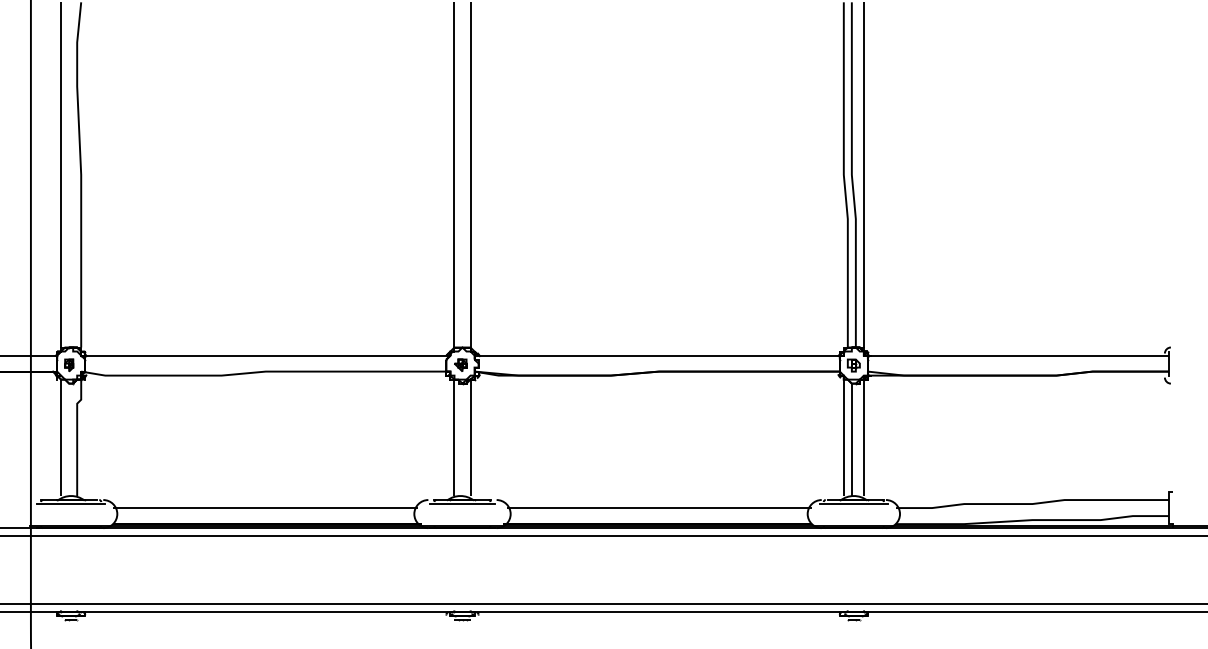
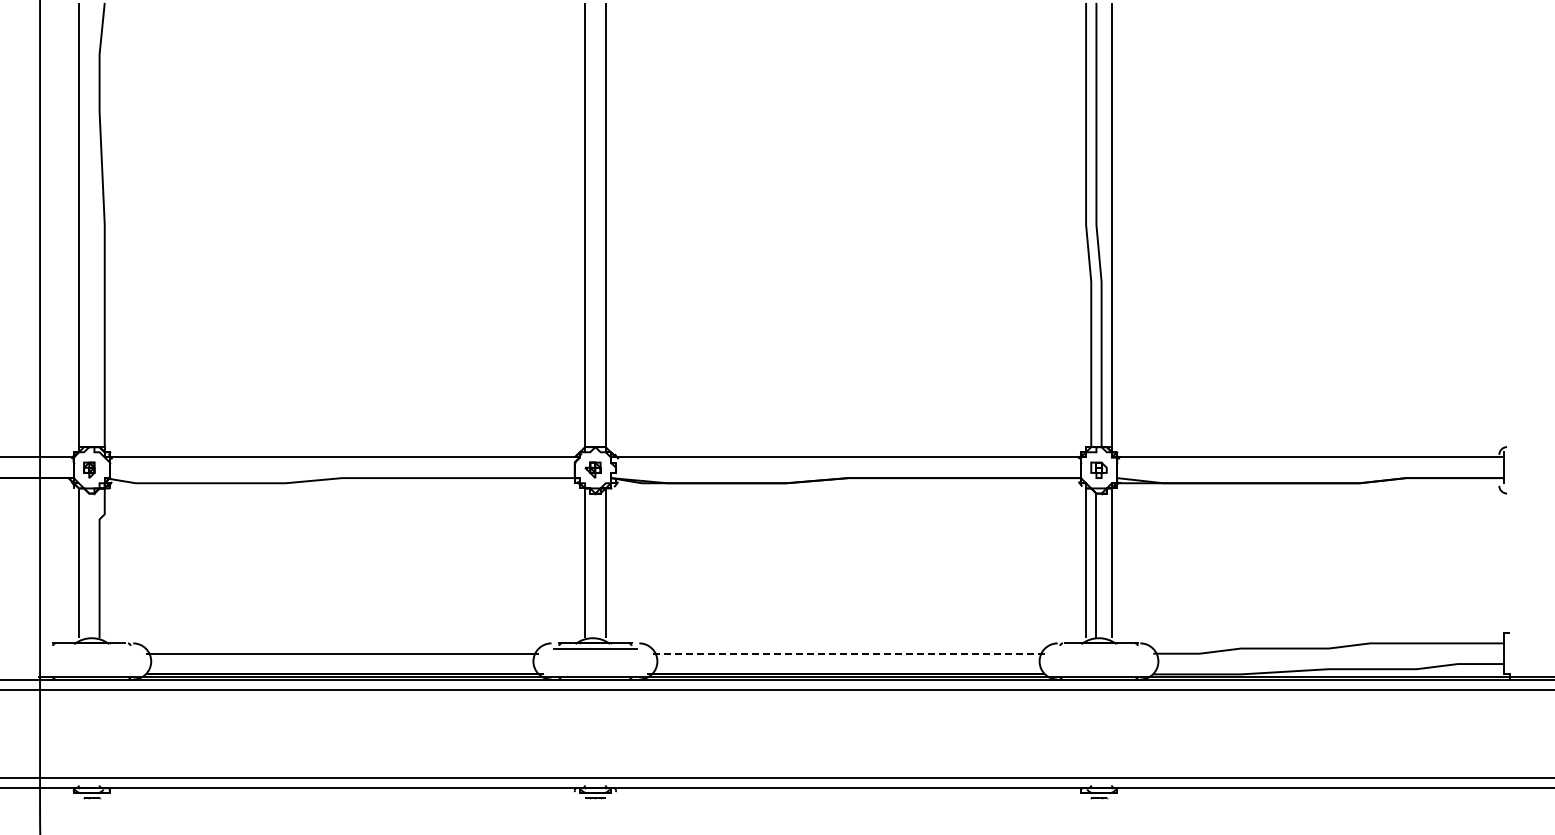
line: (70, 504) -> (91, 648), removed
line: (853, 504) -> (1098, 648), removed
line: (659, 507) -> (848, 653), solid -> dashed

